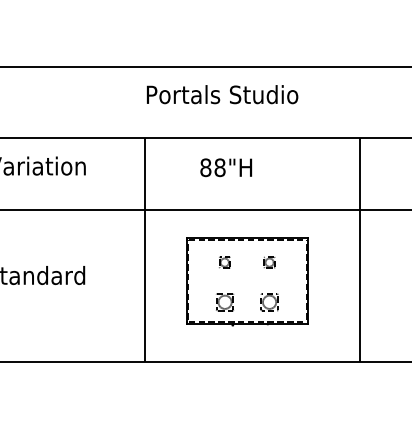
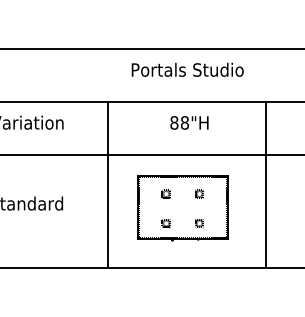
text: (222, 94) -> (187, 69), moved
text: (226, 167) -> (189, 122), moved
part: (223, 302) -> (165, 223), size x0.62
part: (269, 302) -> (199, 223), size x0.62

